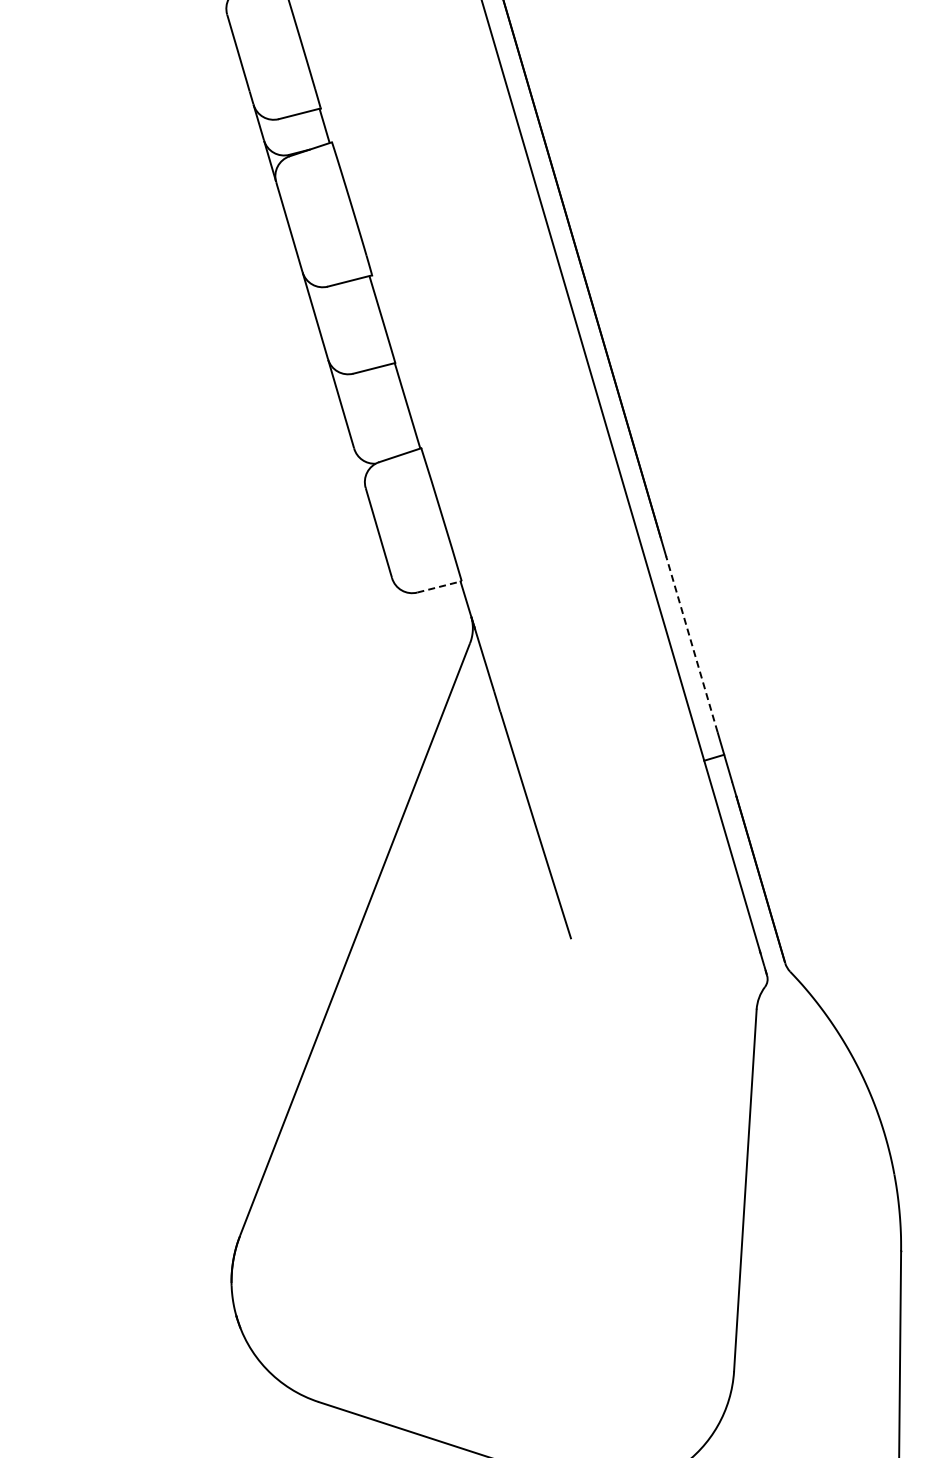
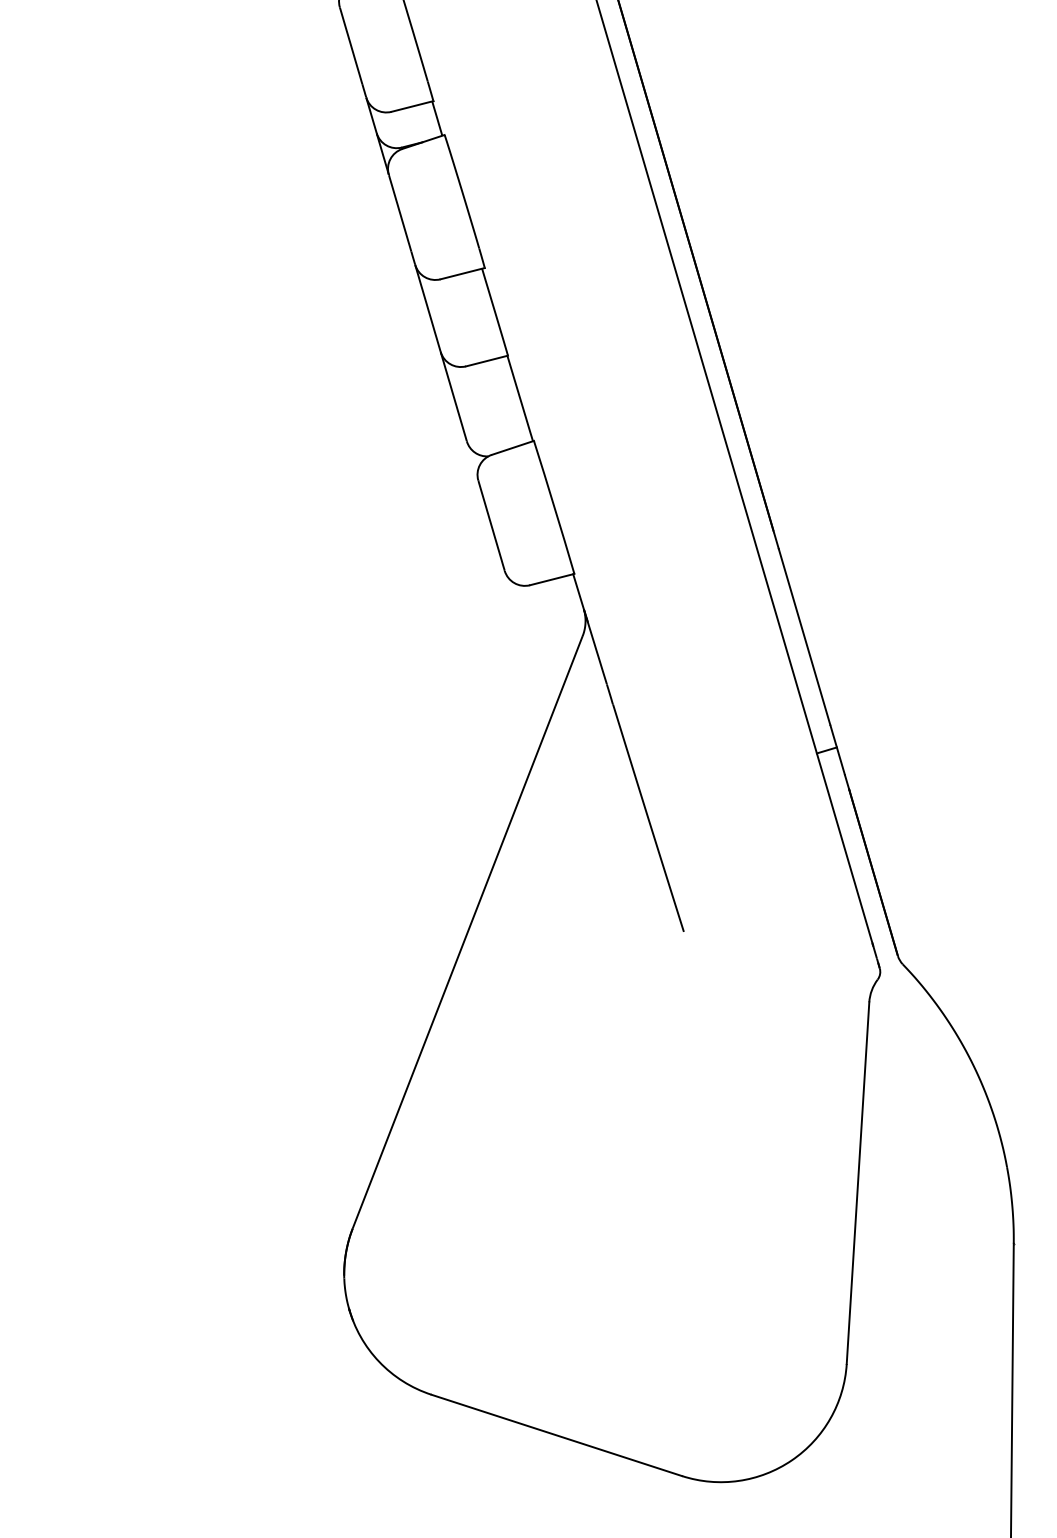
line: (439, 586) -> (552, 579), dashed -> solid
line: (691, 643) -> (804, 636), dashed -> solid

